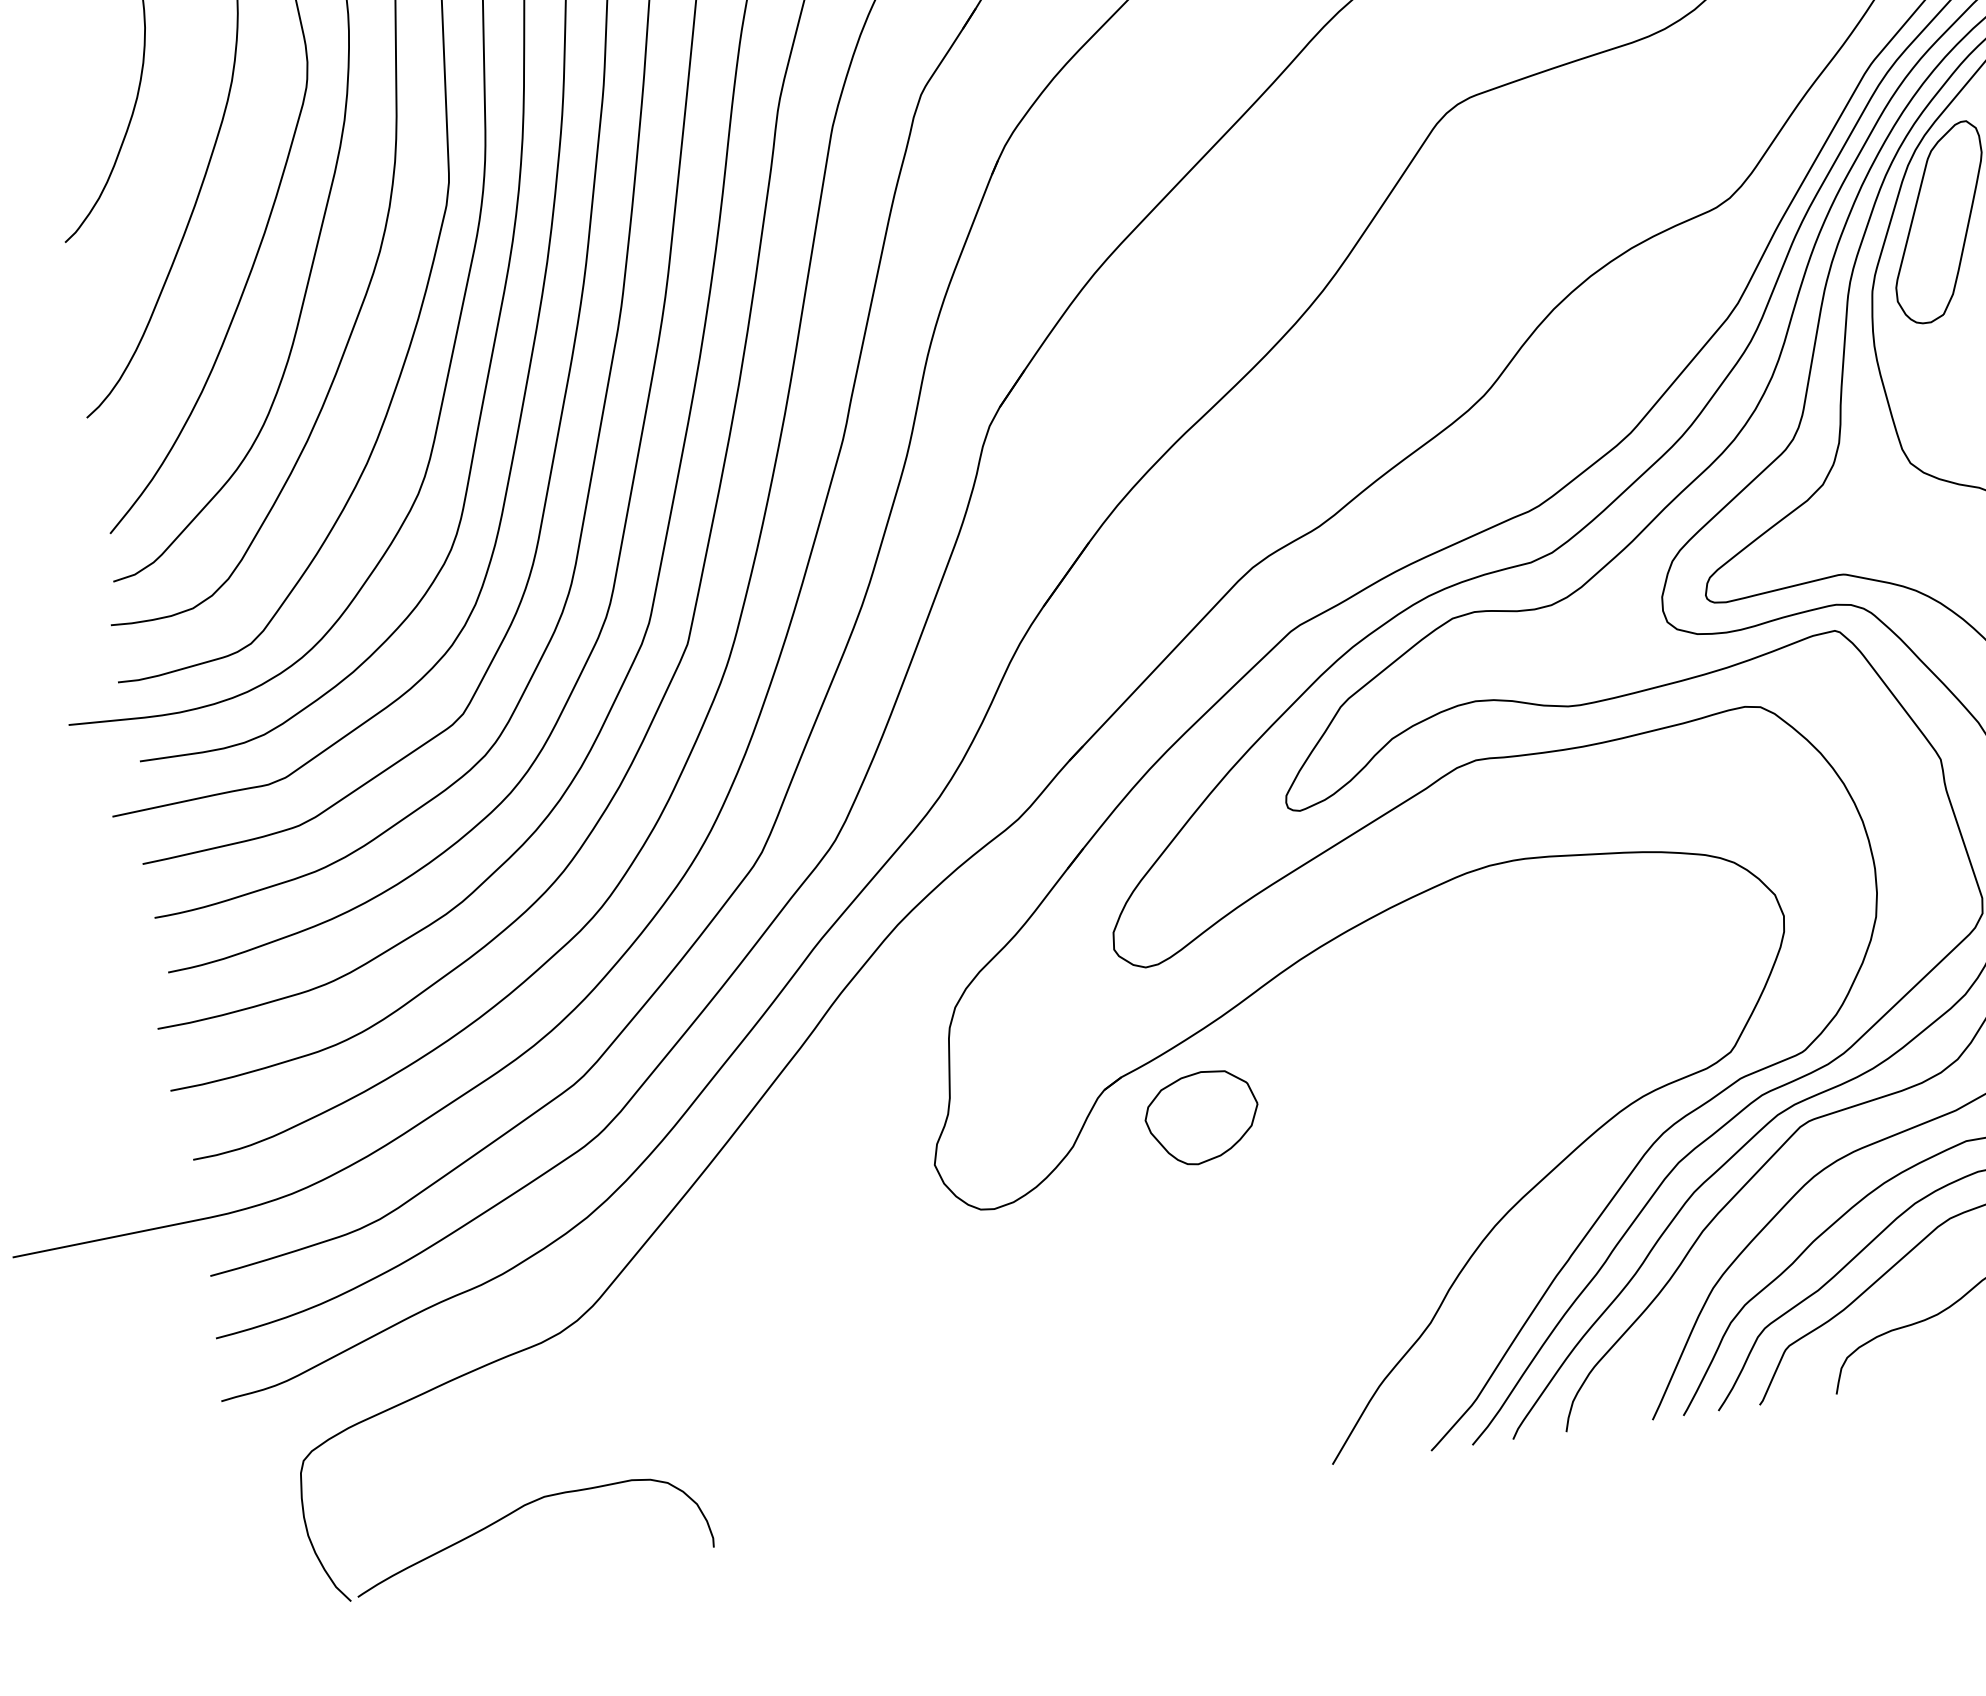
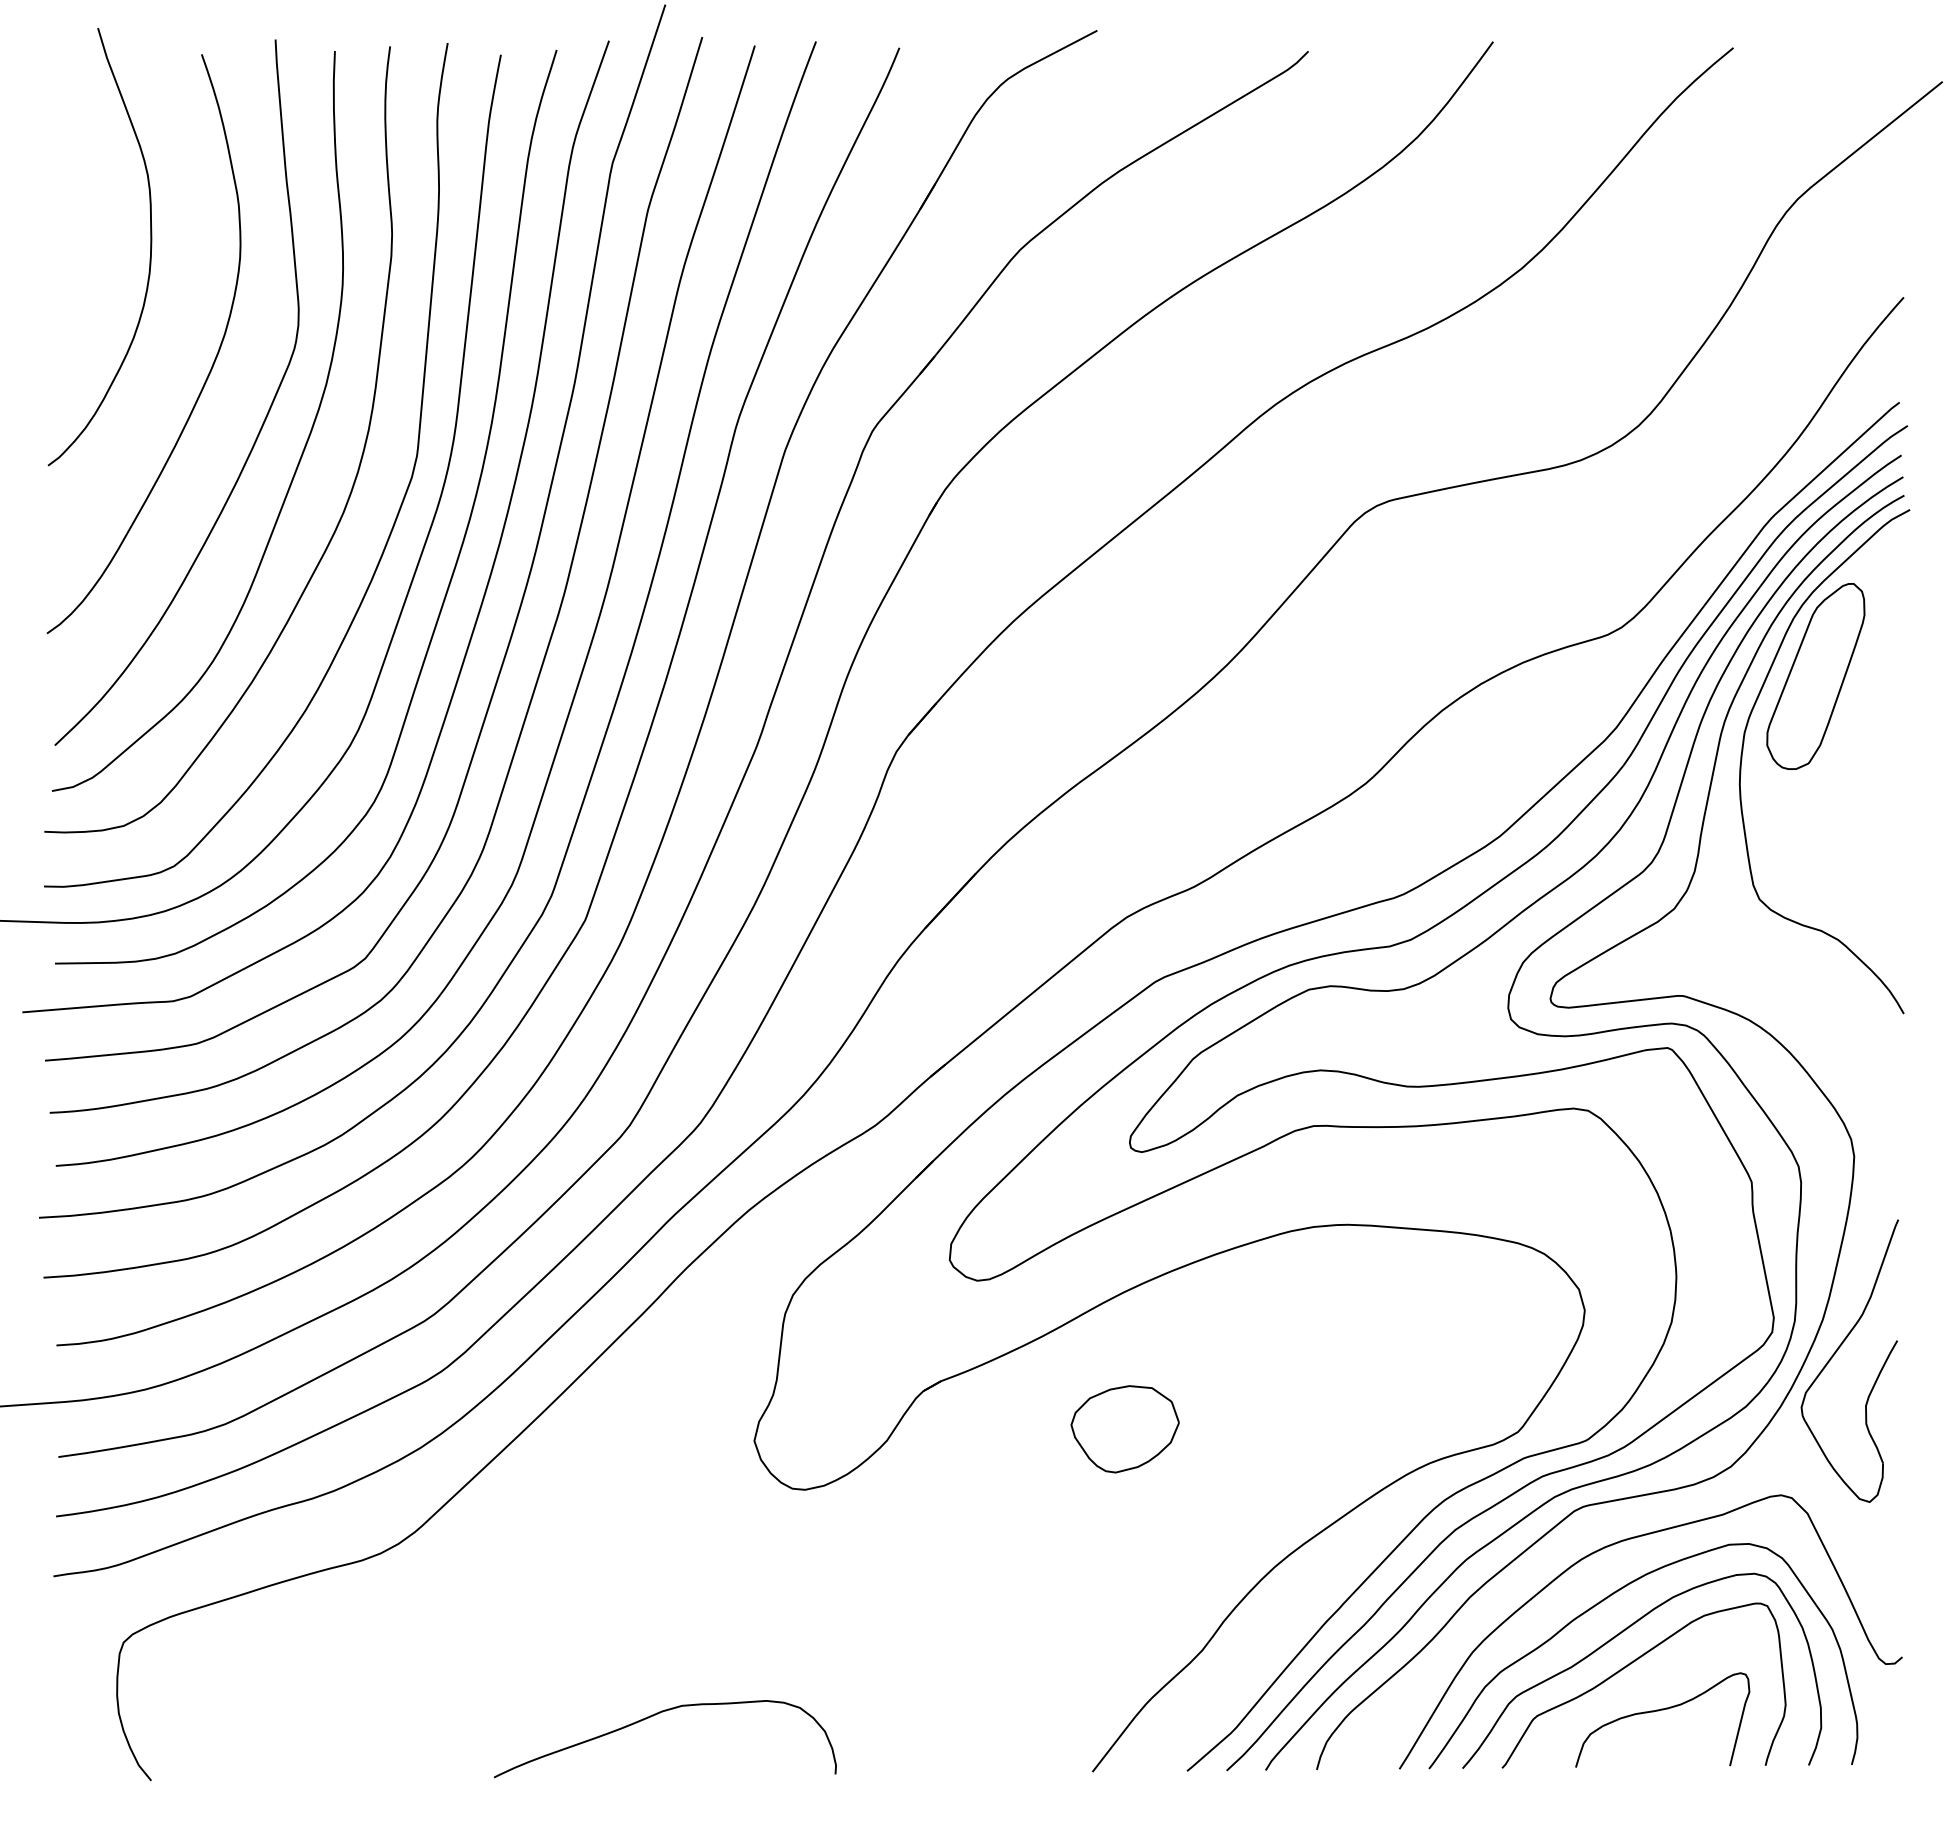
part: (1201, 1118) -> (1124, 1429), moved
curve: (516, 1511) -> (653, 1716), moved

